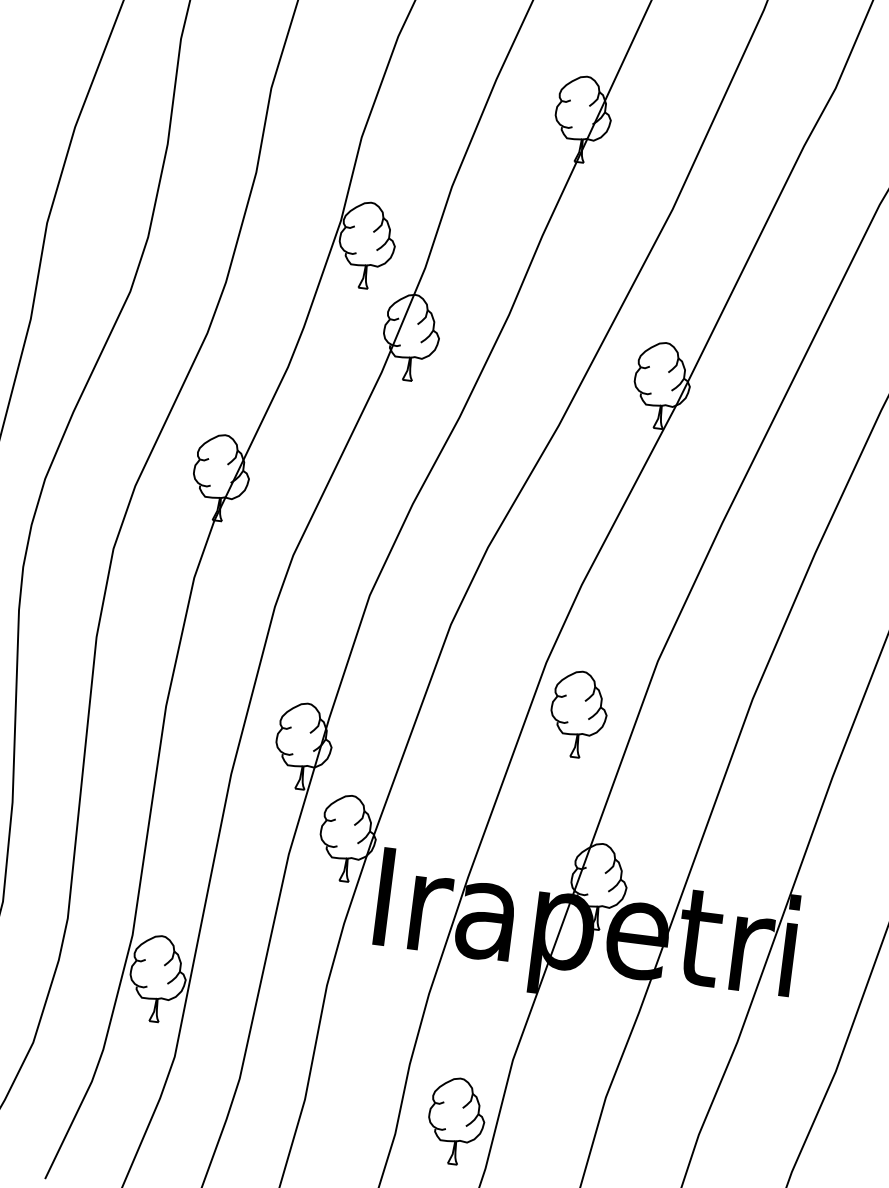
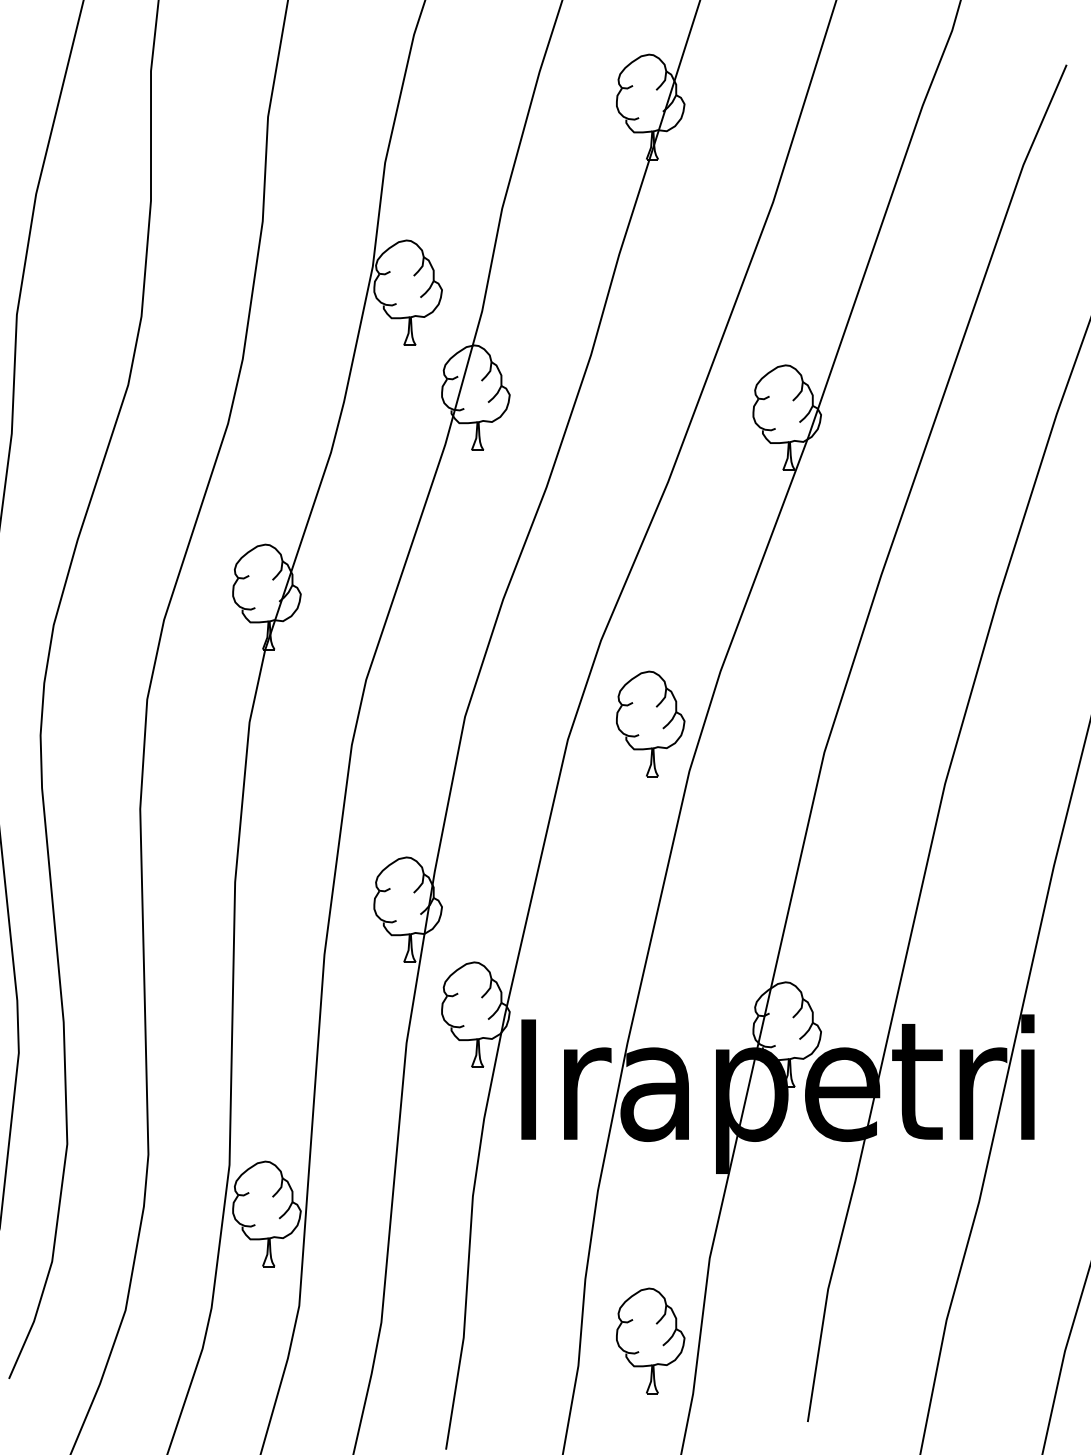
part: (578, 714) -> (650, 723), moved

